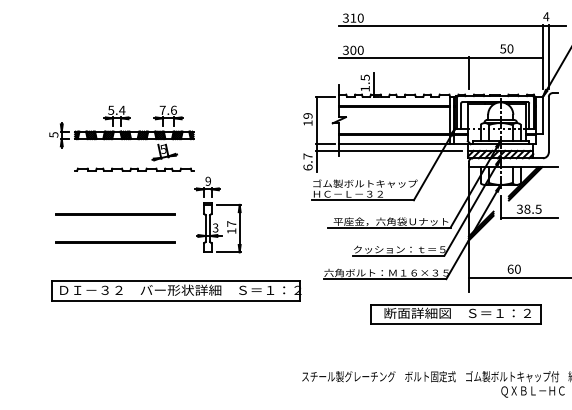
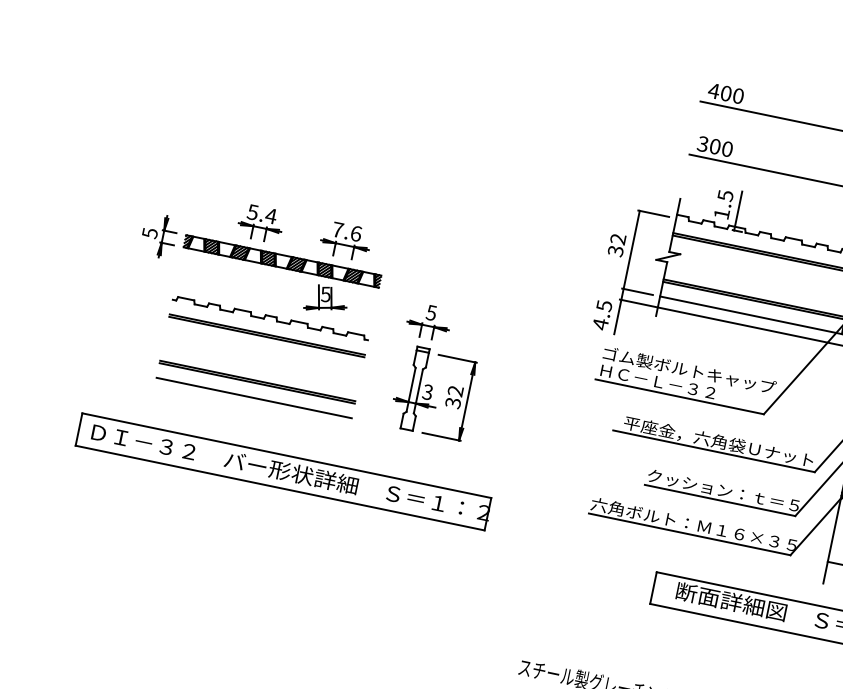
text: (349, 17) -> (720, 91), 310 -> 400
text: (307, 119) -> (616, 244), 19 -> 32
part: (121, 138) -> (260, 262), moved
text: (307, 161) -> (601, 314), 6.7 -> 4.5
text: (207, 180) -> (430, 311), 9 -> 5
text: (231, 227) -> (454, 396), 17 -> 32
line: (115, 252) -> (254, 398), added
part: (176, 290) -> (283, 471), moved

